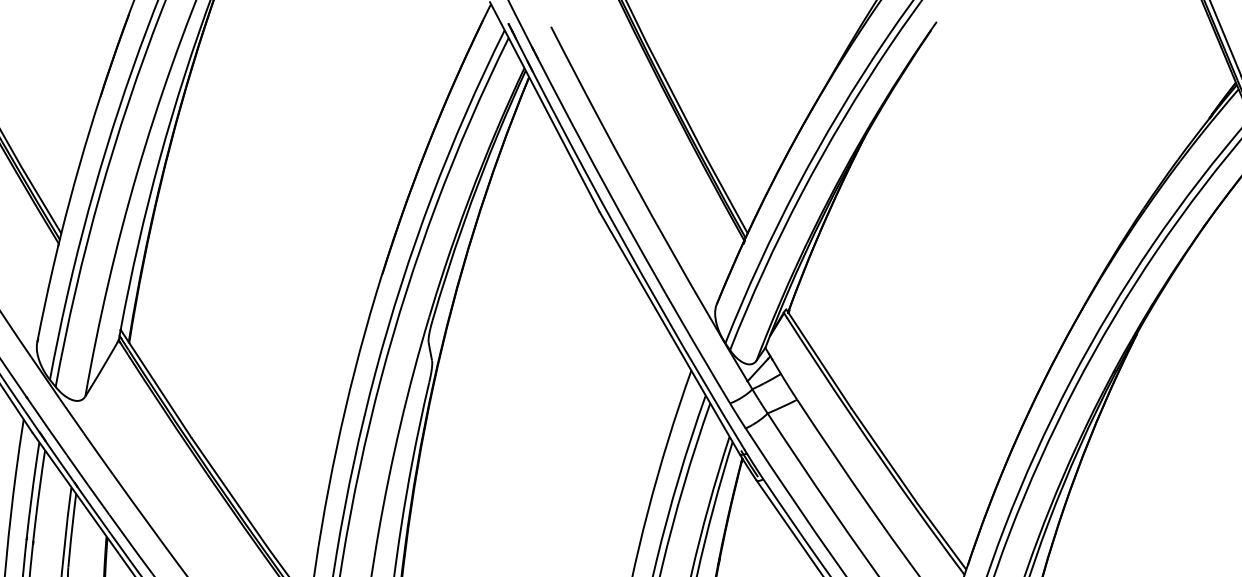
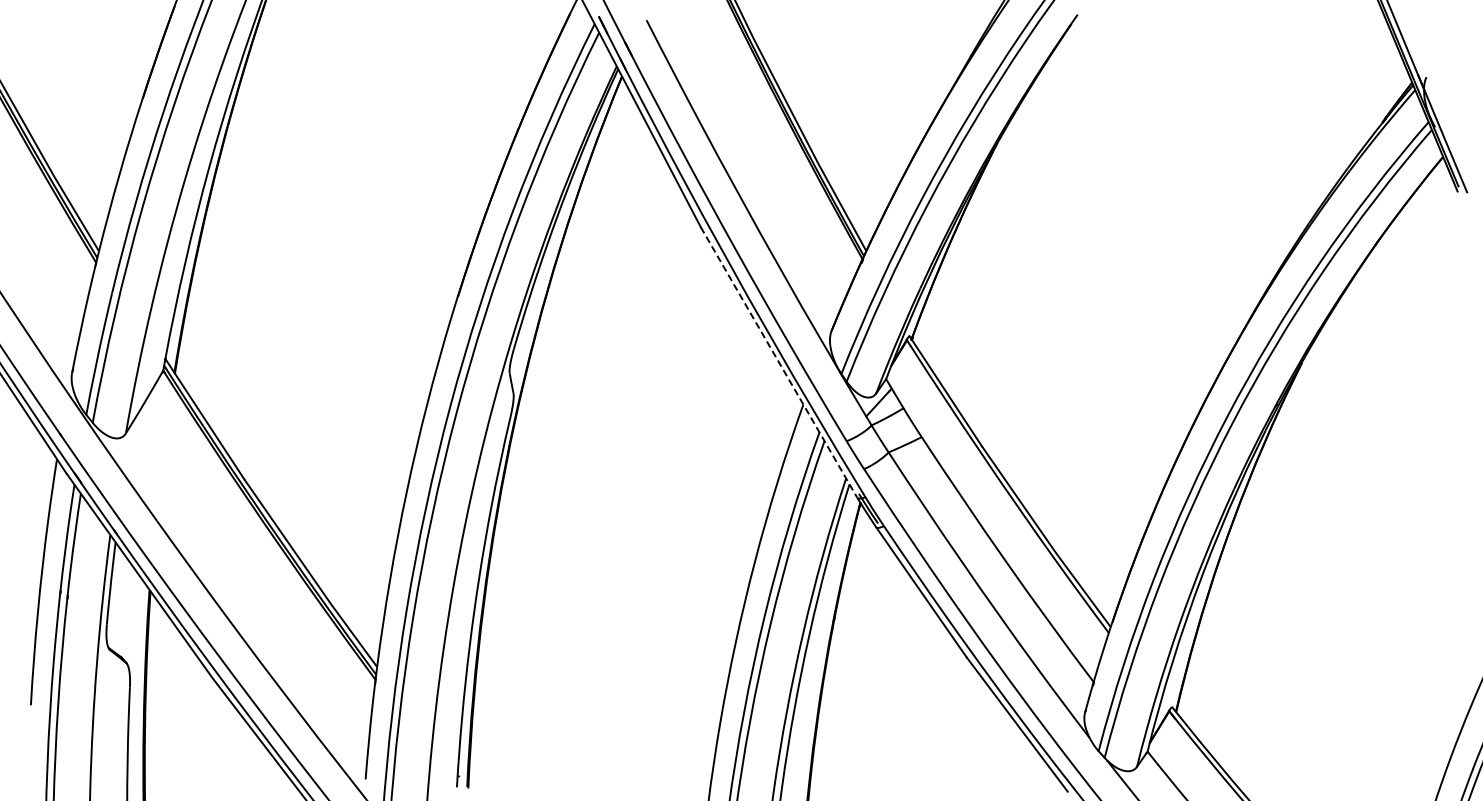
line: (670, 333) -> (779, 363), solid -> dashed

